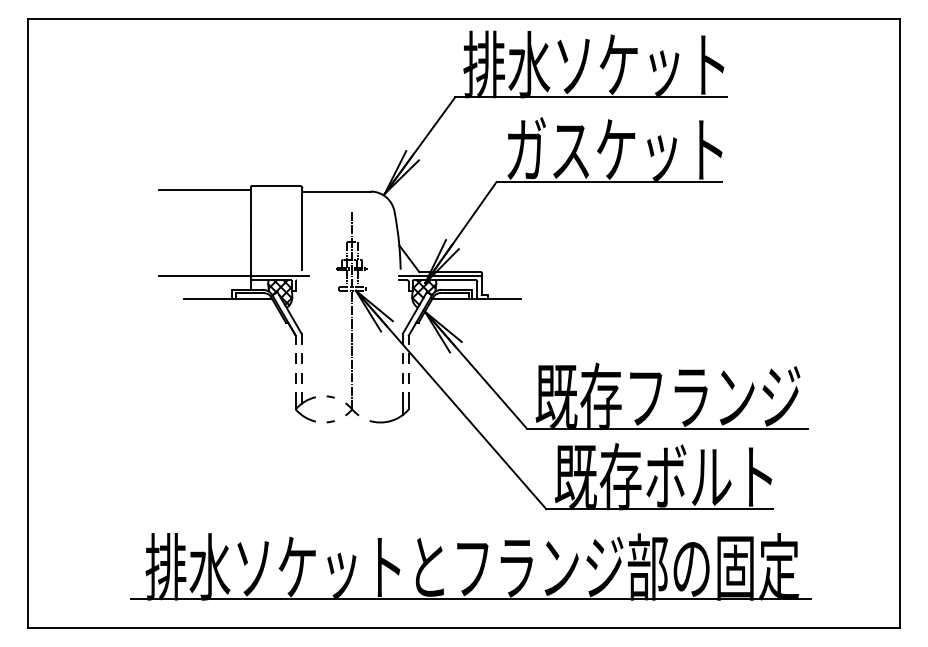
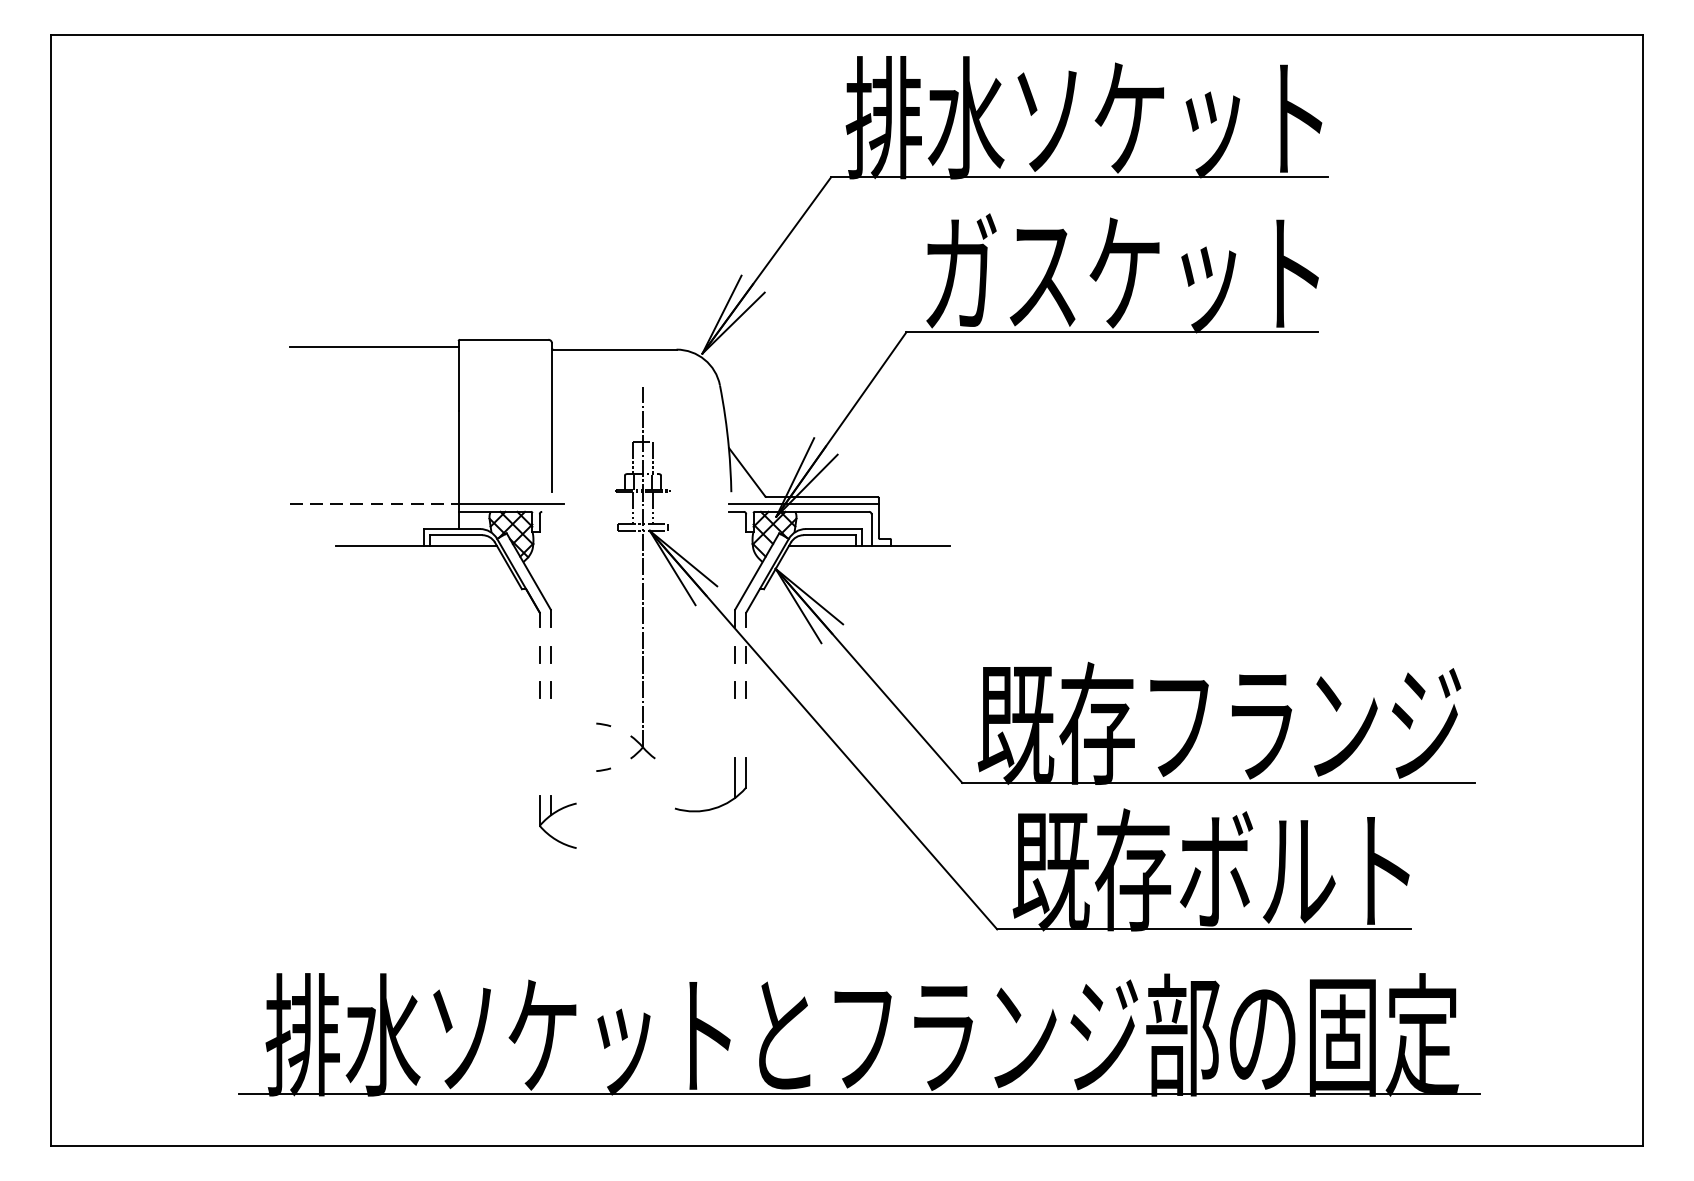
line: (205, 276) -> (375, 504), solid -> dashed
part: (305, 407) -> (557, 822), moved
part: (394, 418) -> (720, 804), moved

